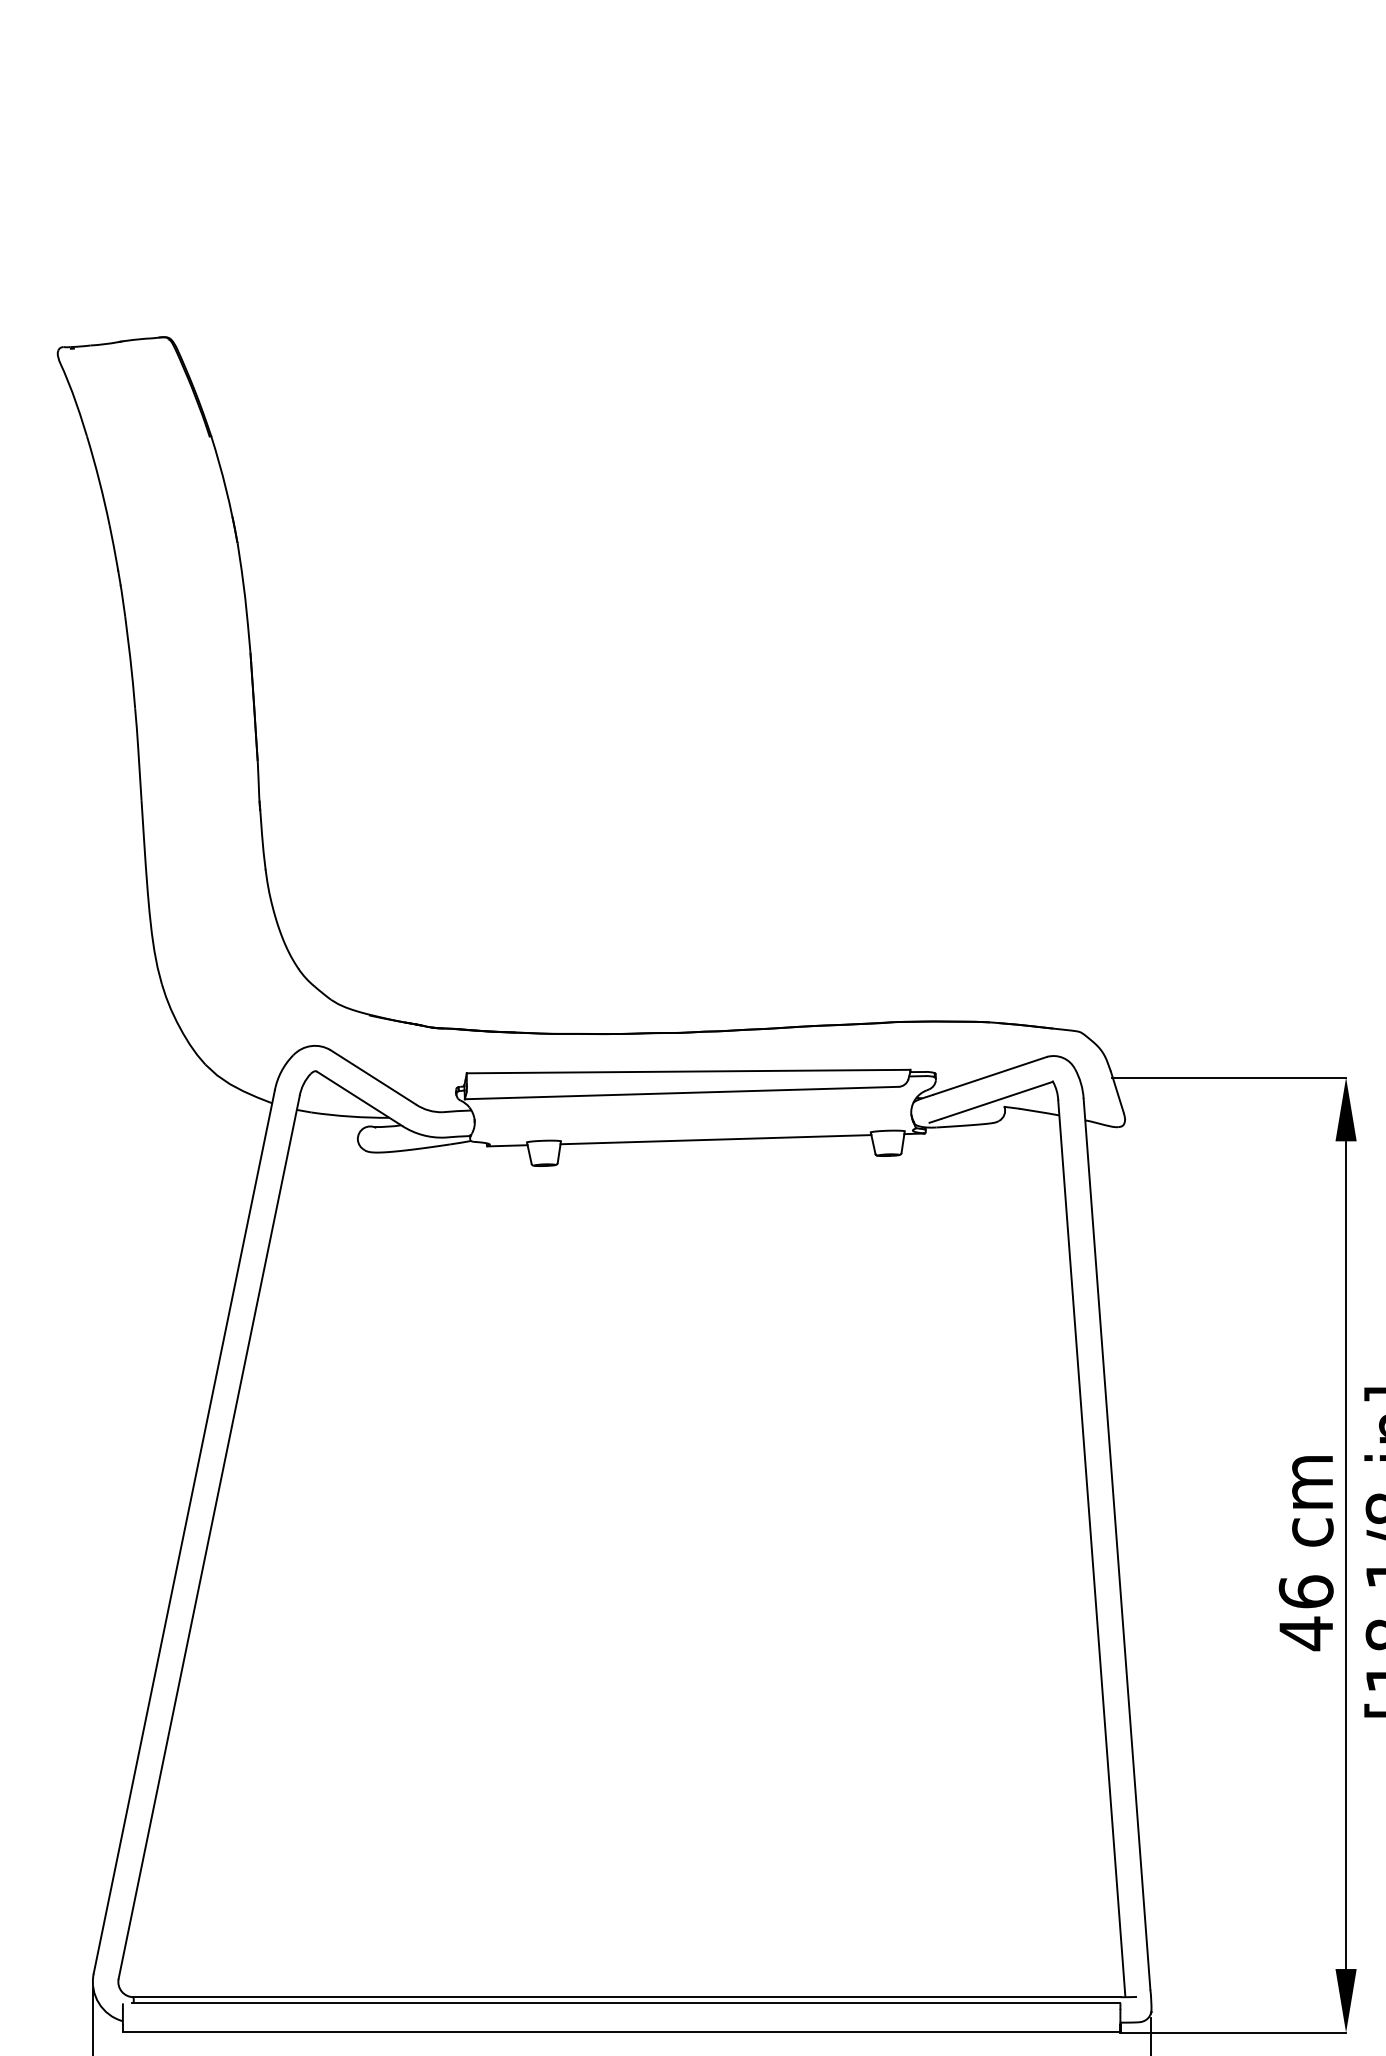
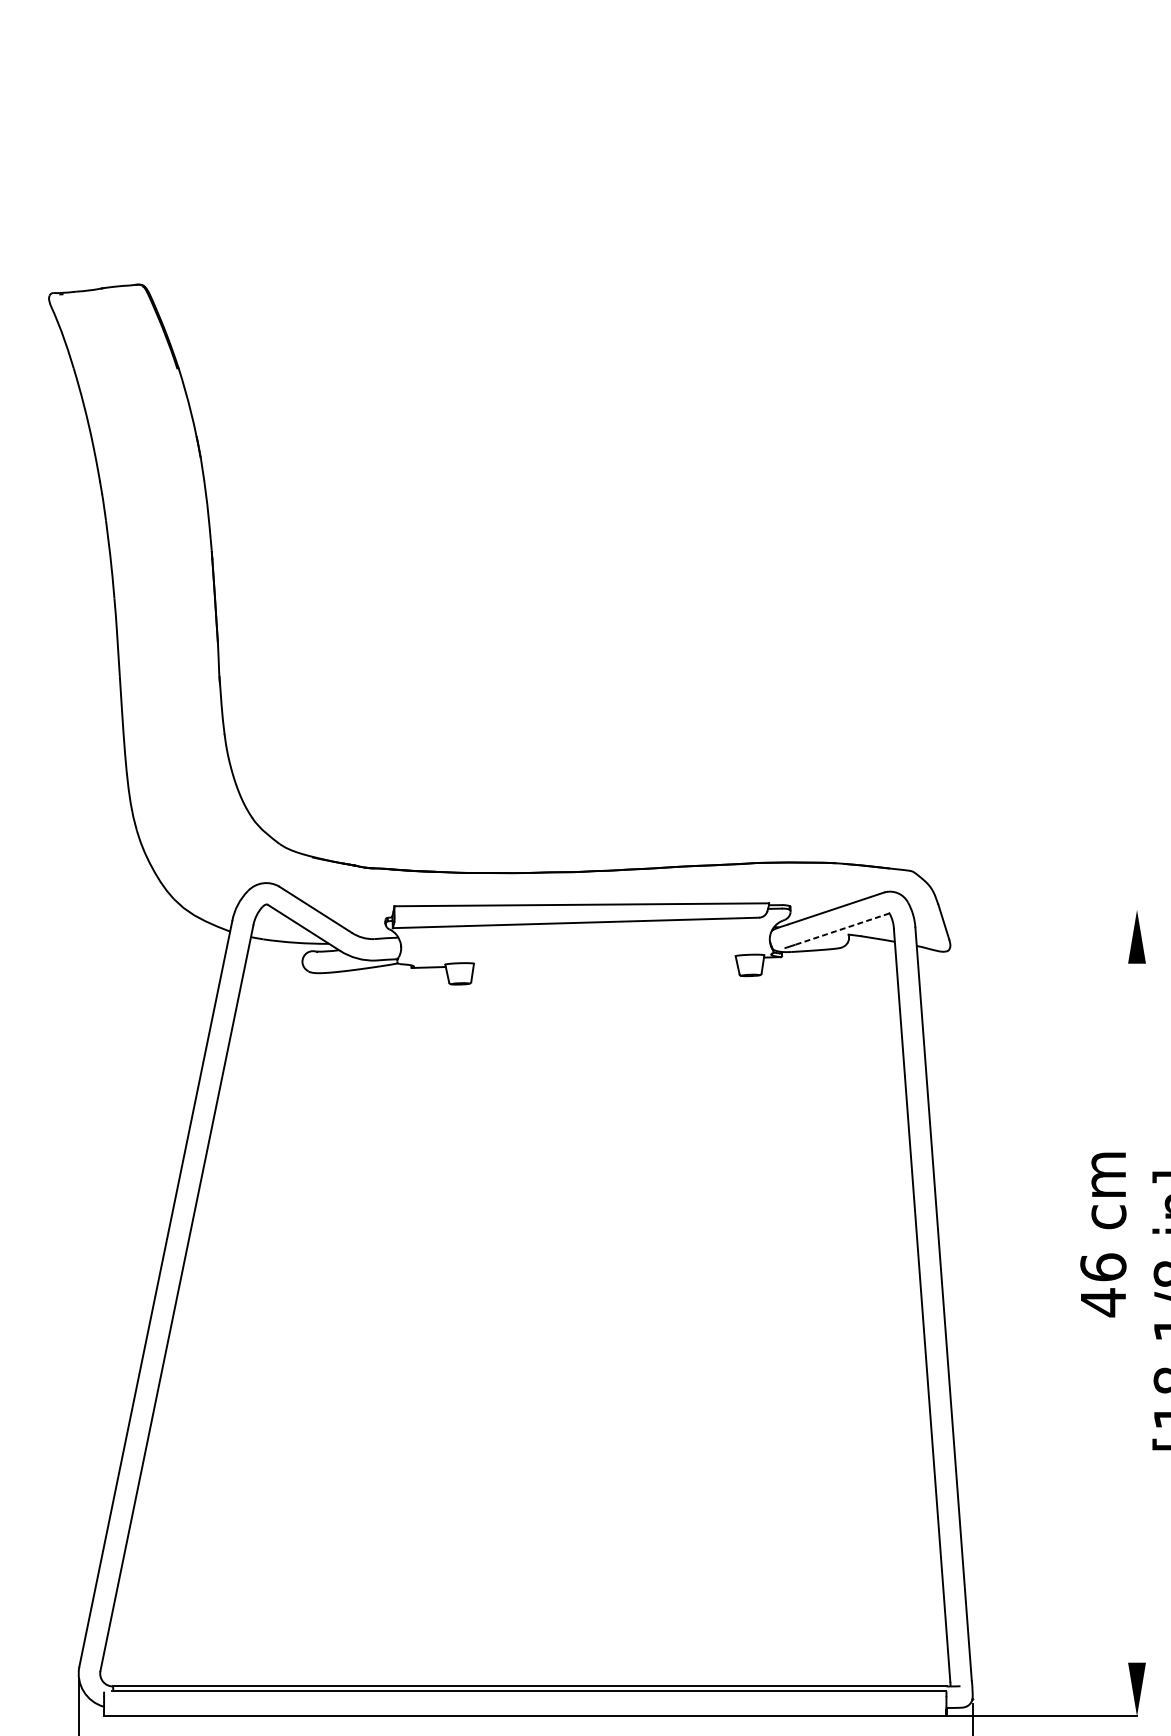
line: (1228, 1077) -> (1037, 909), removed
line: (997, 1100) -> (842, 929), solid -> dashed
line: (715, 1139) -> (604, 962), removed
text: (1305, 1553) -> (1102, 1234), moved
line: (1346, 1555) -> (1137, 1313), removed

